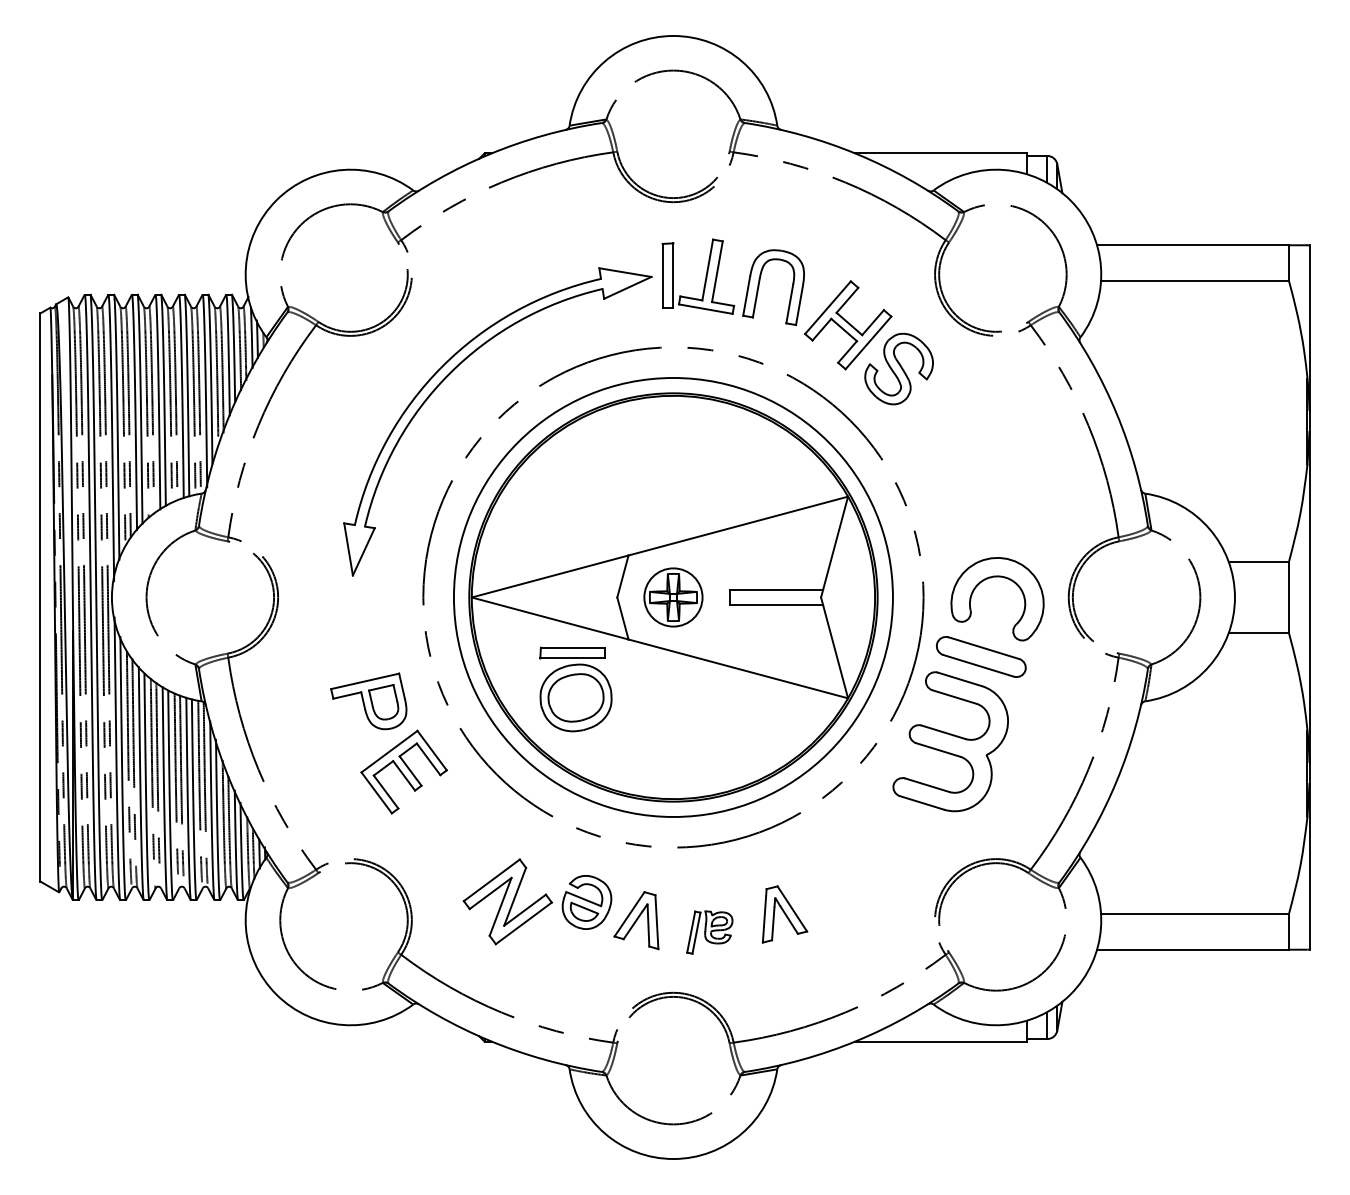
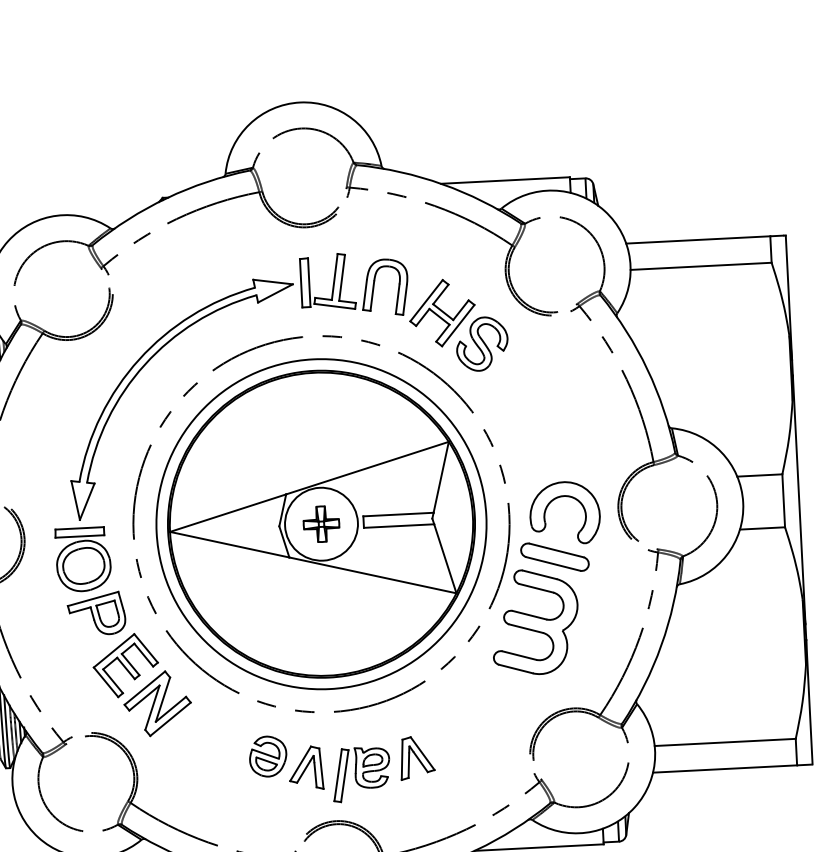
circle: (672, 597) -> (320, 524), size x1.67
part: (575, 689) -> (83, 559), moved
part: (507, 901) -> (157, 703), moved
part: (709, 932) -> (361, 774), size x1.67

